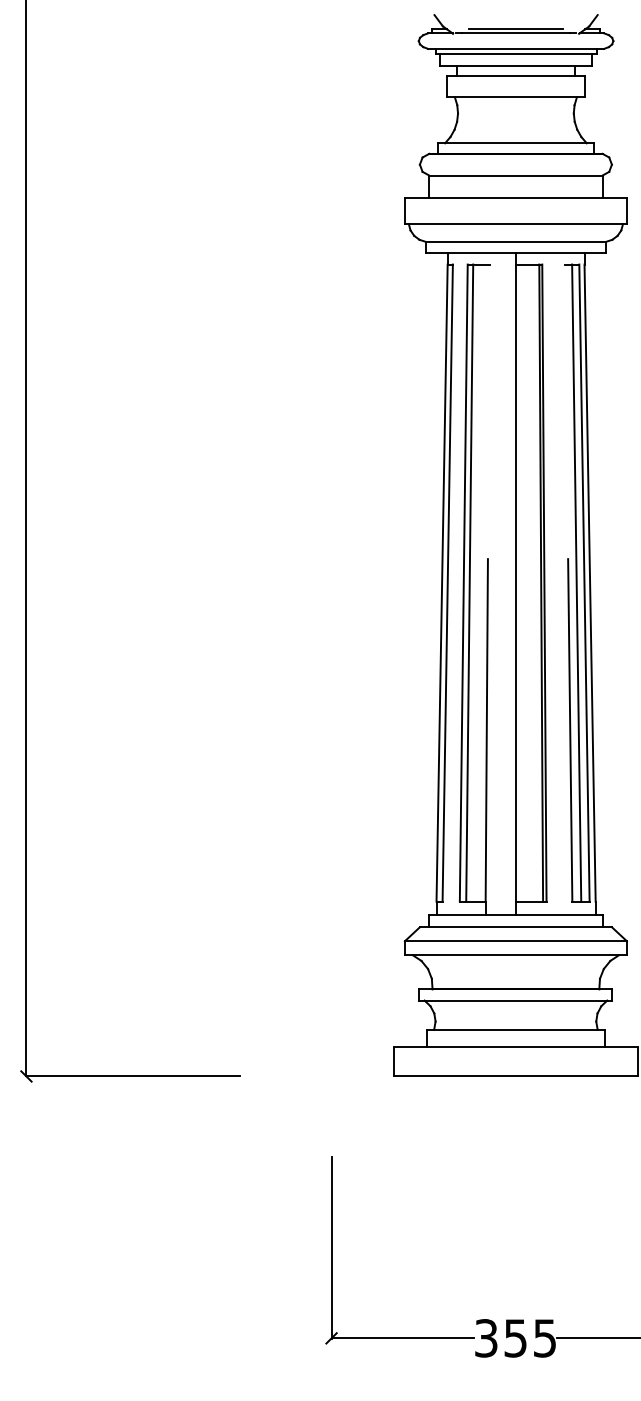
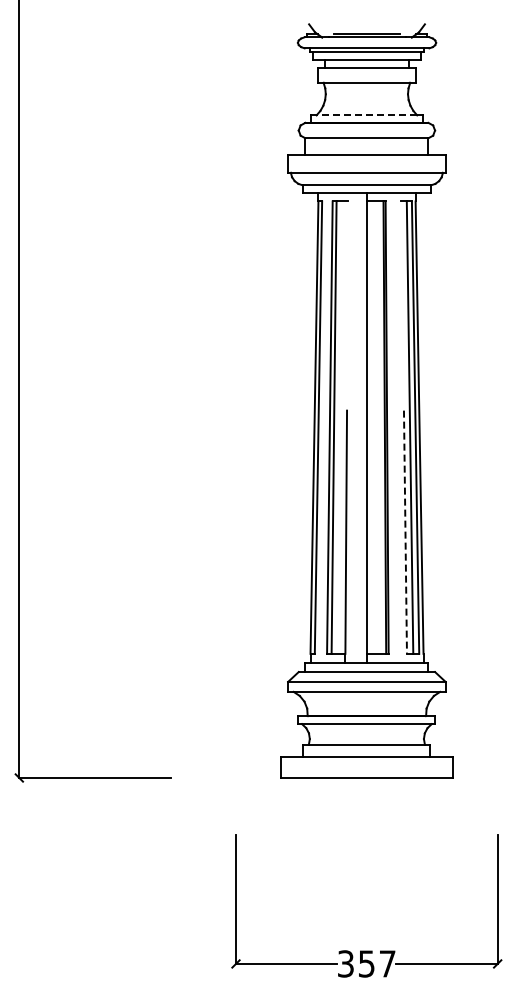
line: (515, 143) -> (366, 115), solid -> dashed
line: (570, 730) -> (405, 532), solid -> dashed
text: (544, 1337) -> (387, 963), 355 -> 357

